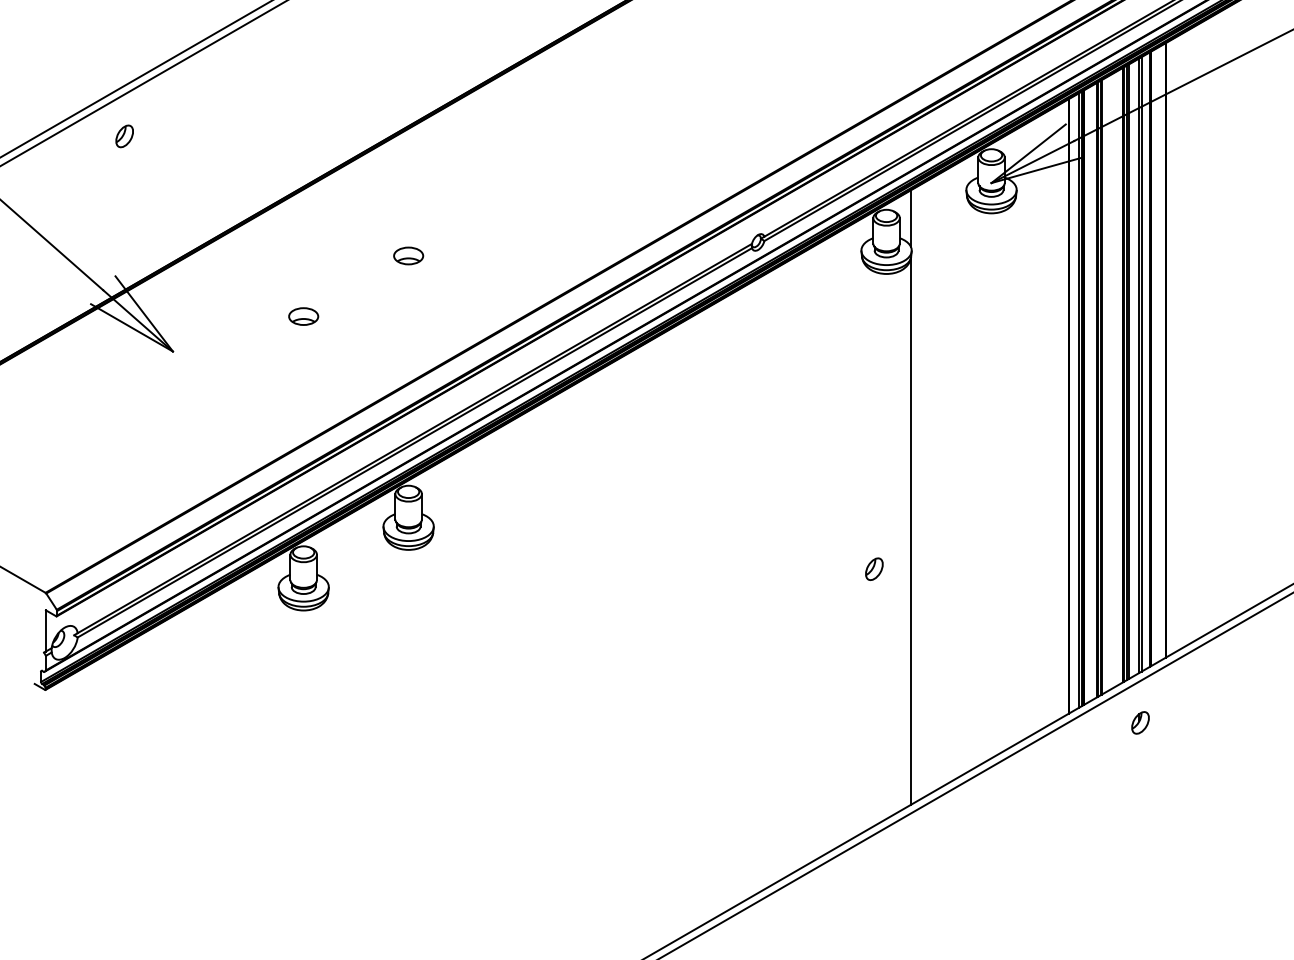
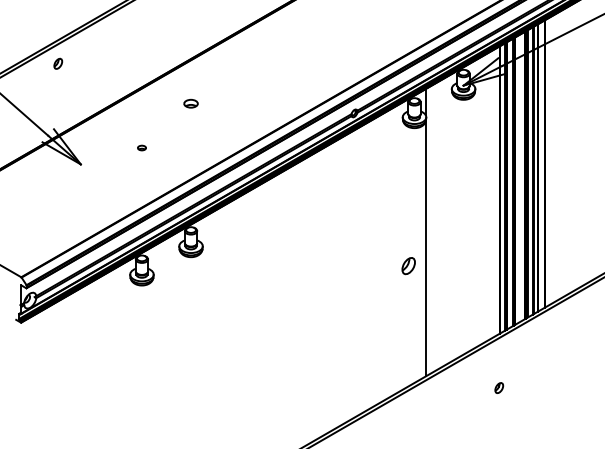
part: (407, 255) -> (190, 103), moved
part: (302, 315) -> (141, 147), size x0.6
part: (873, 569) -> (408, 266), size x1.6
part: (1141, 721) -> (499, 387), moved

